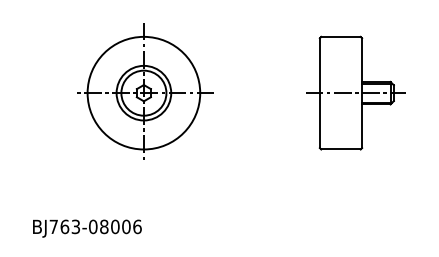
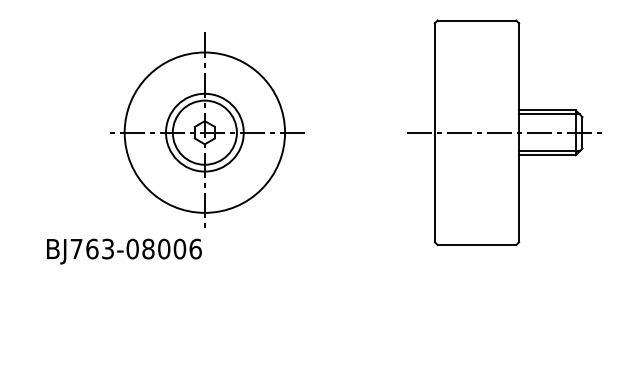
part: (355, 92) -> (506, 131), size x1.4
text: (87, 228) -> (124, 251), moved

